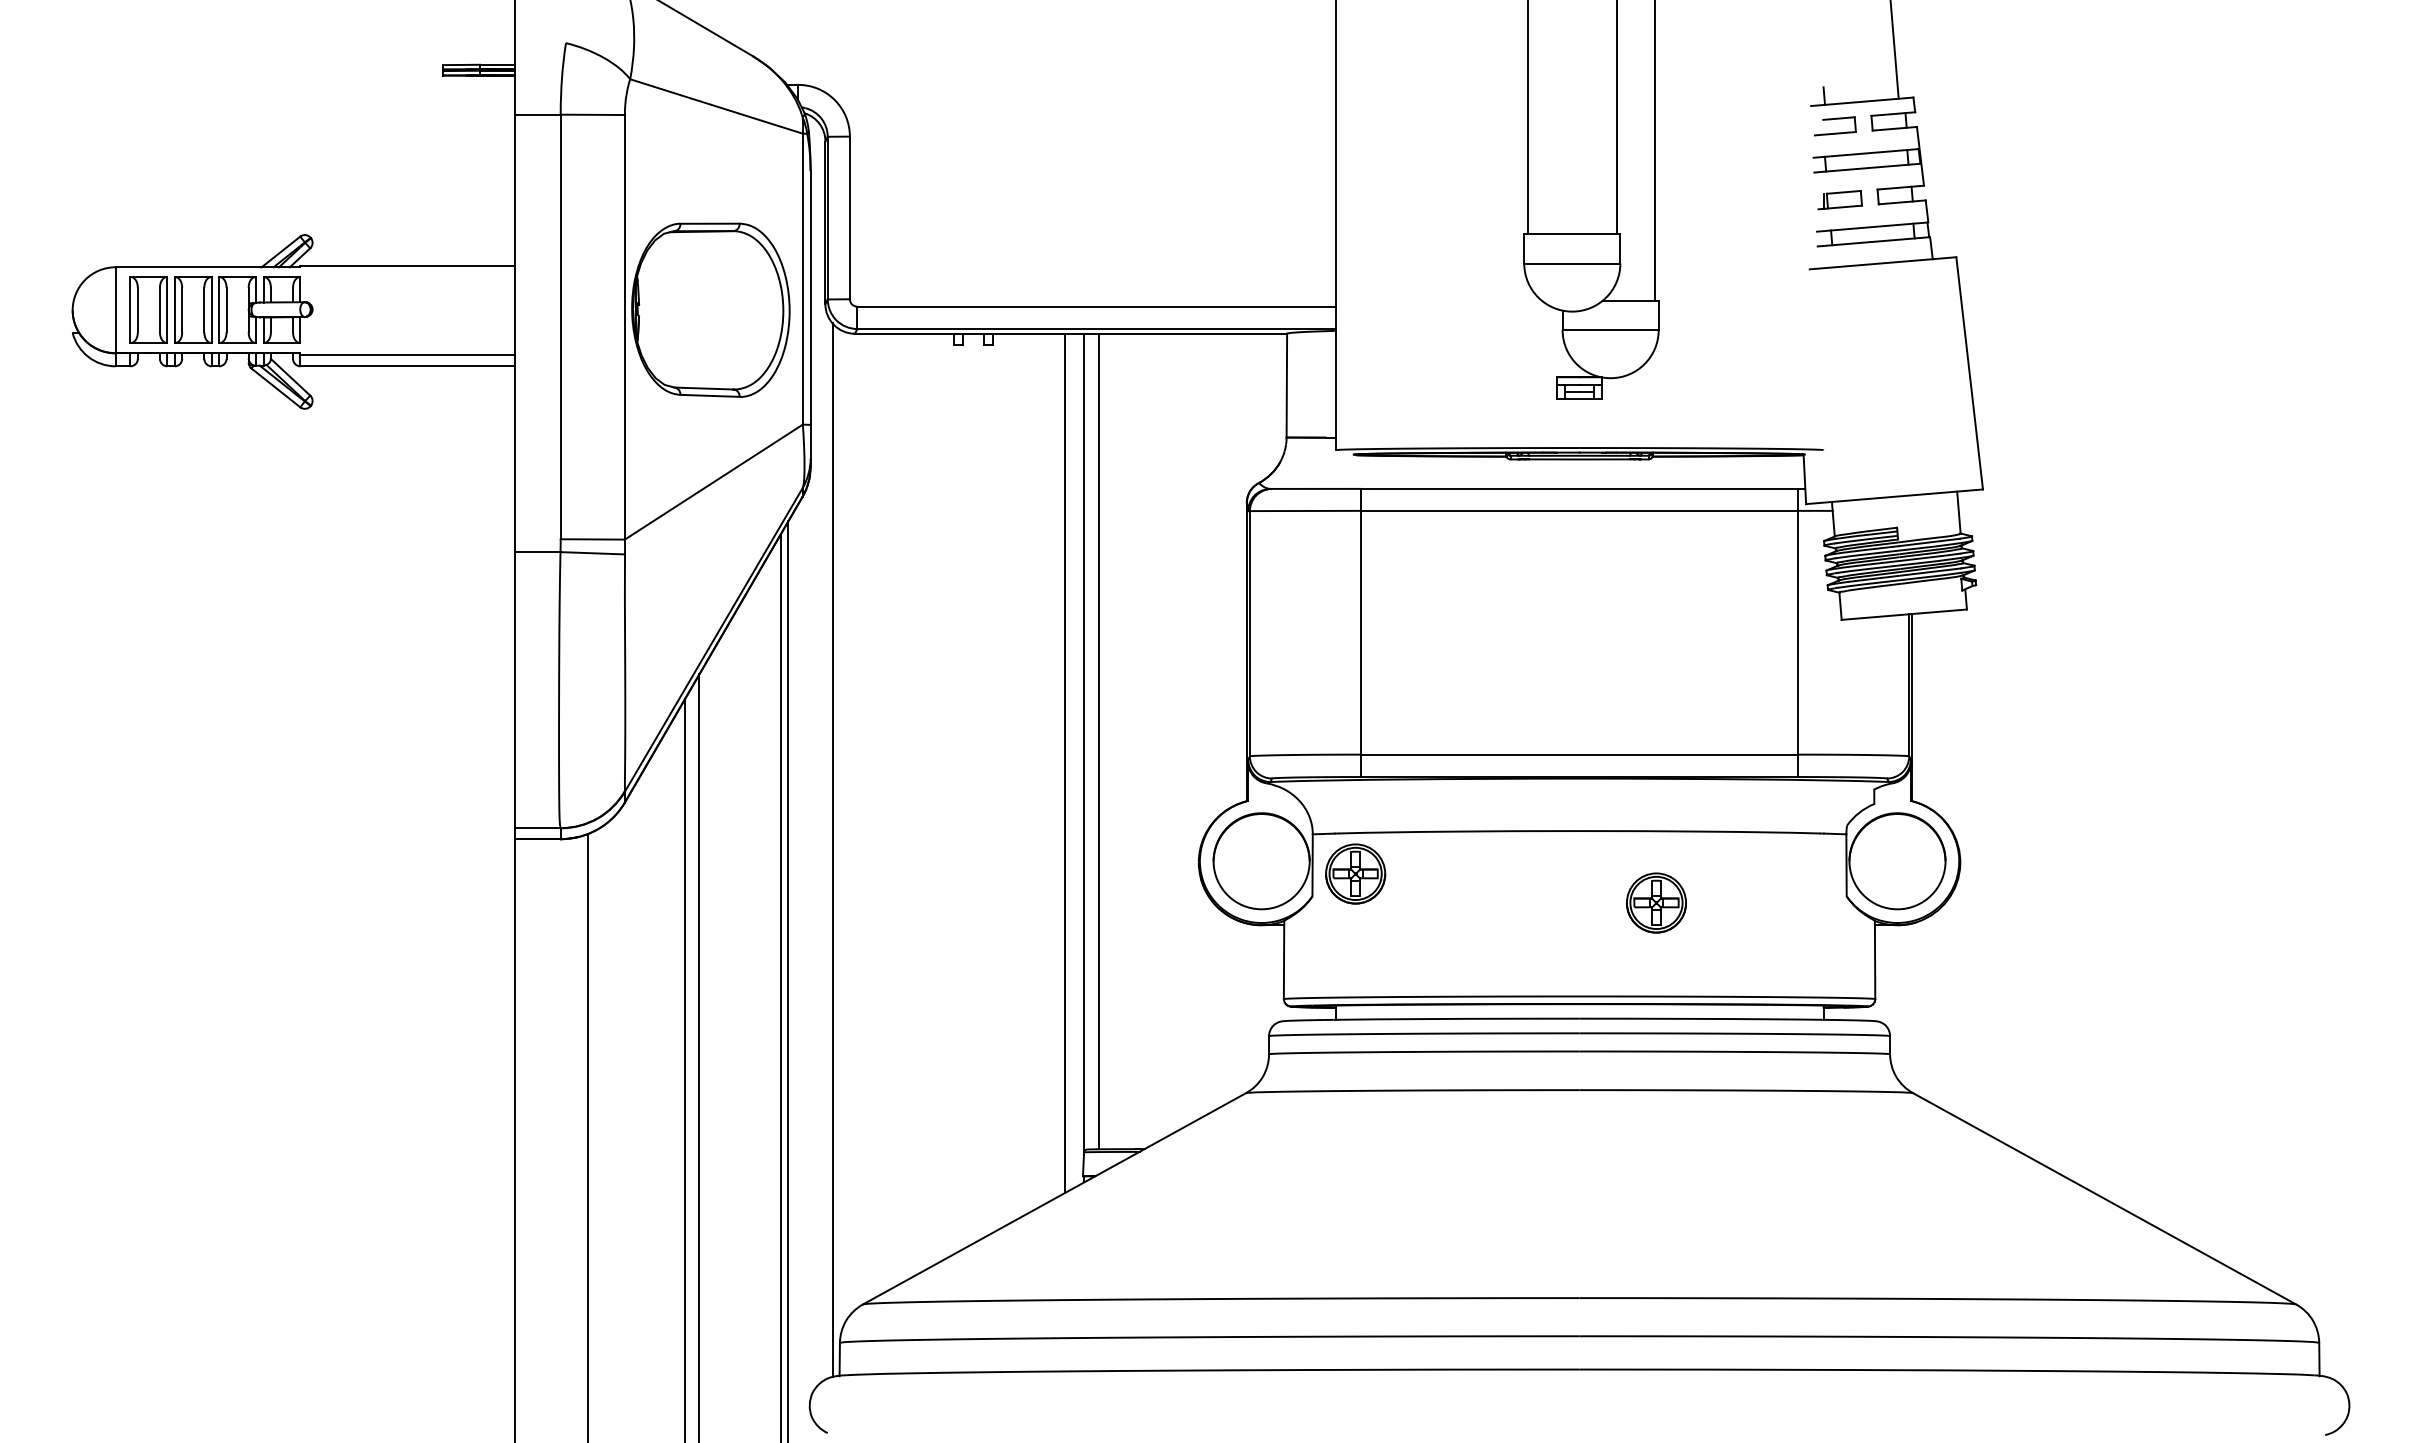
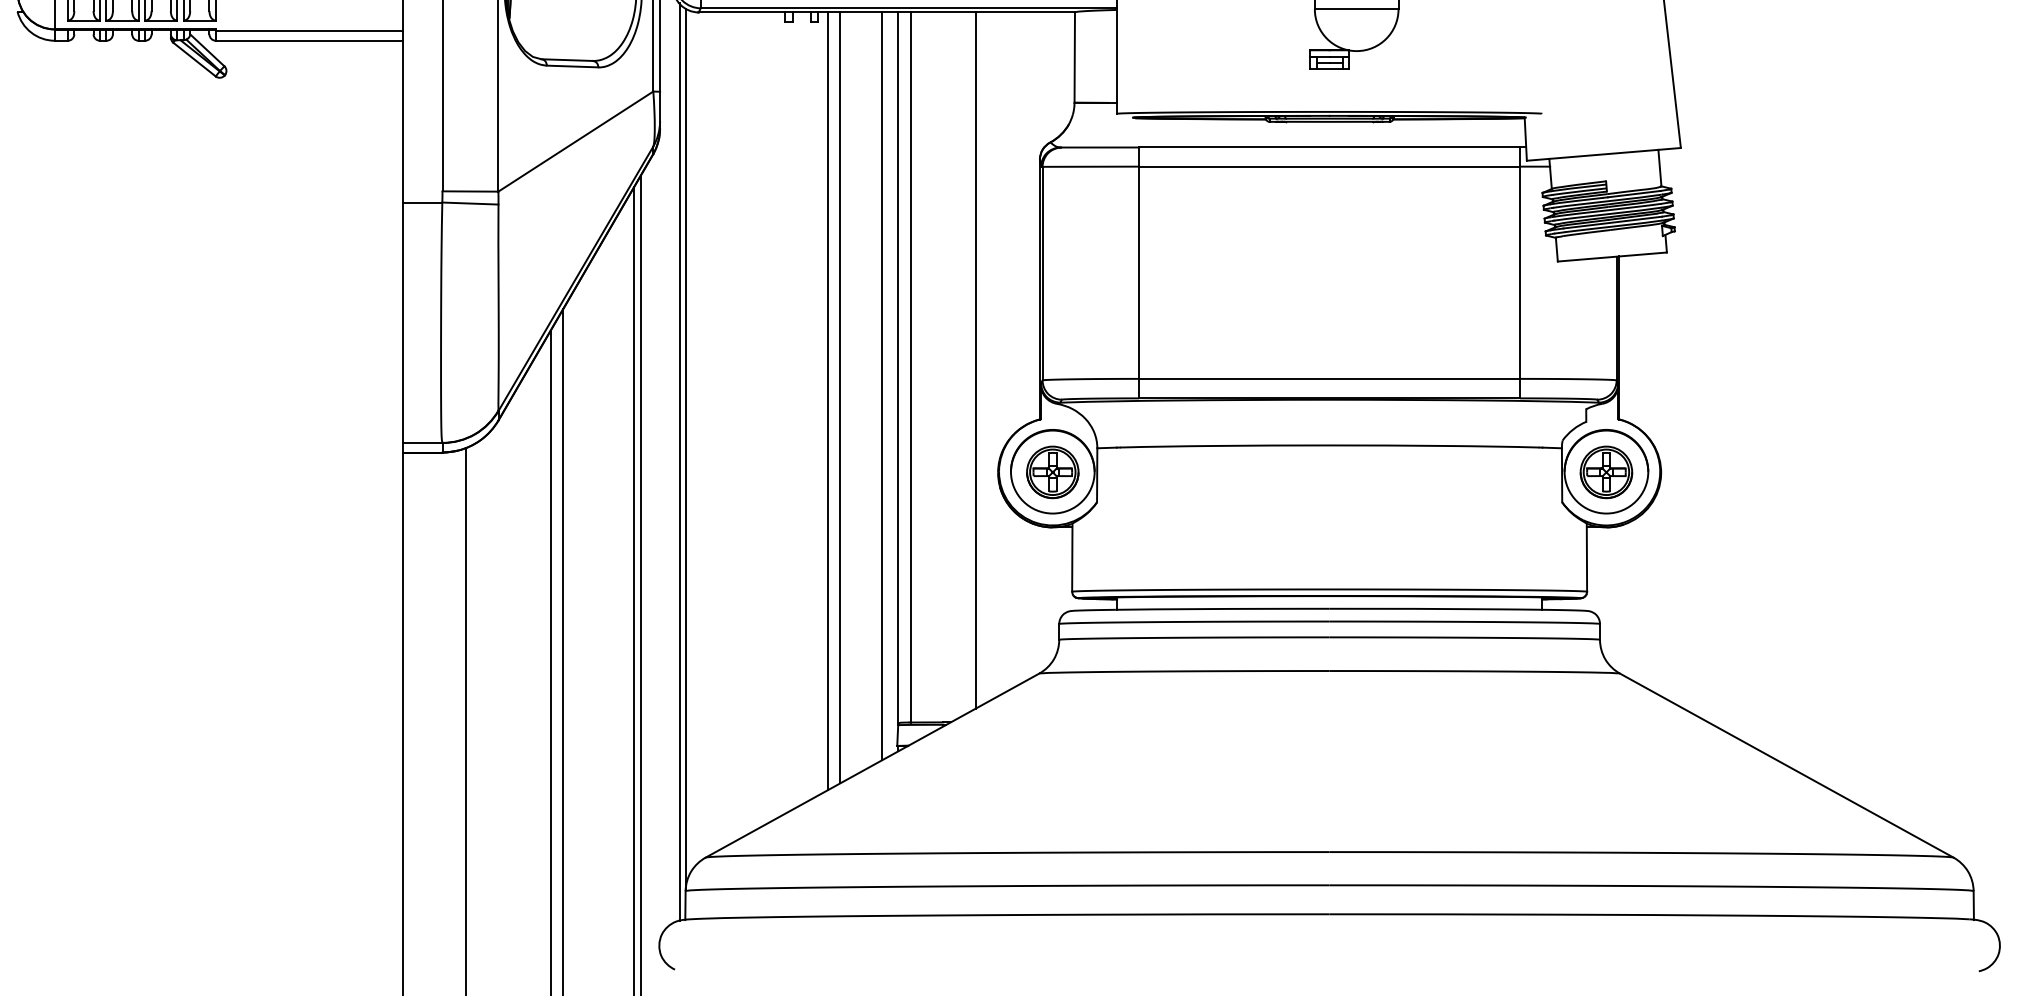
line: (1172, 733) -> (975, 360), added
line: (1017, 776) -> (840, 397), added
line: (1003, 780) -> (828, 401), added
line: (840, 835) -> (686, 449), added
part: (1355, 873) -> (1052, 471), moved
part: (1656, 902) -> (1606, 471), moved

